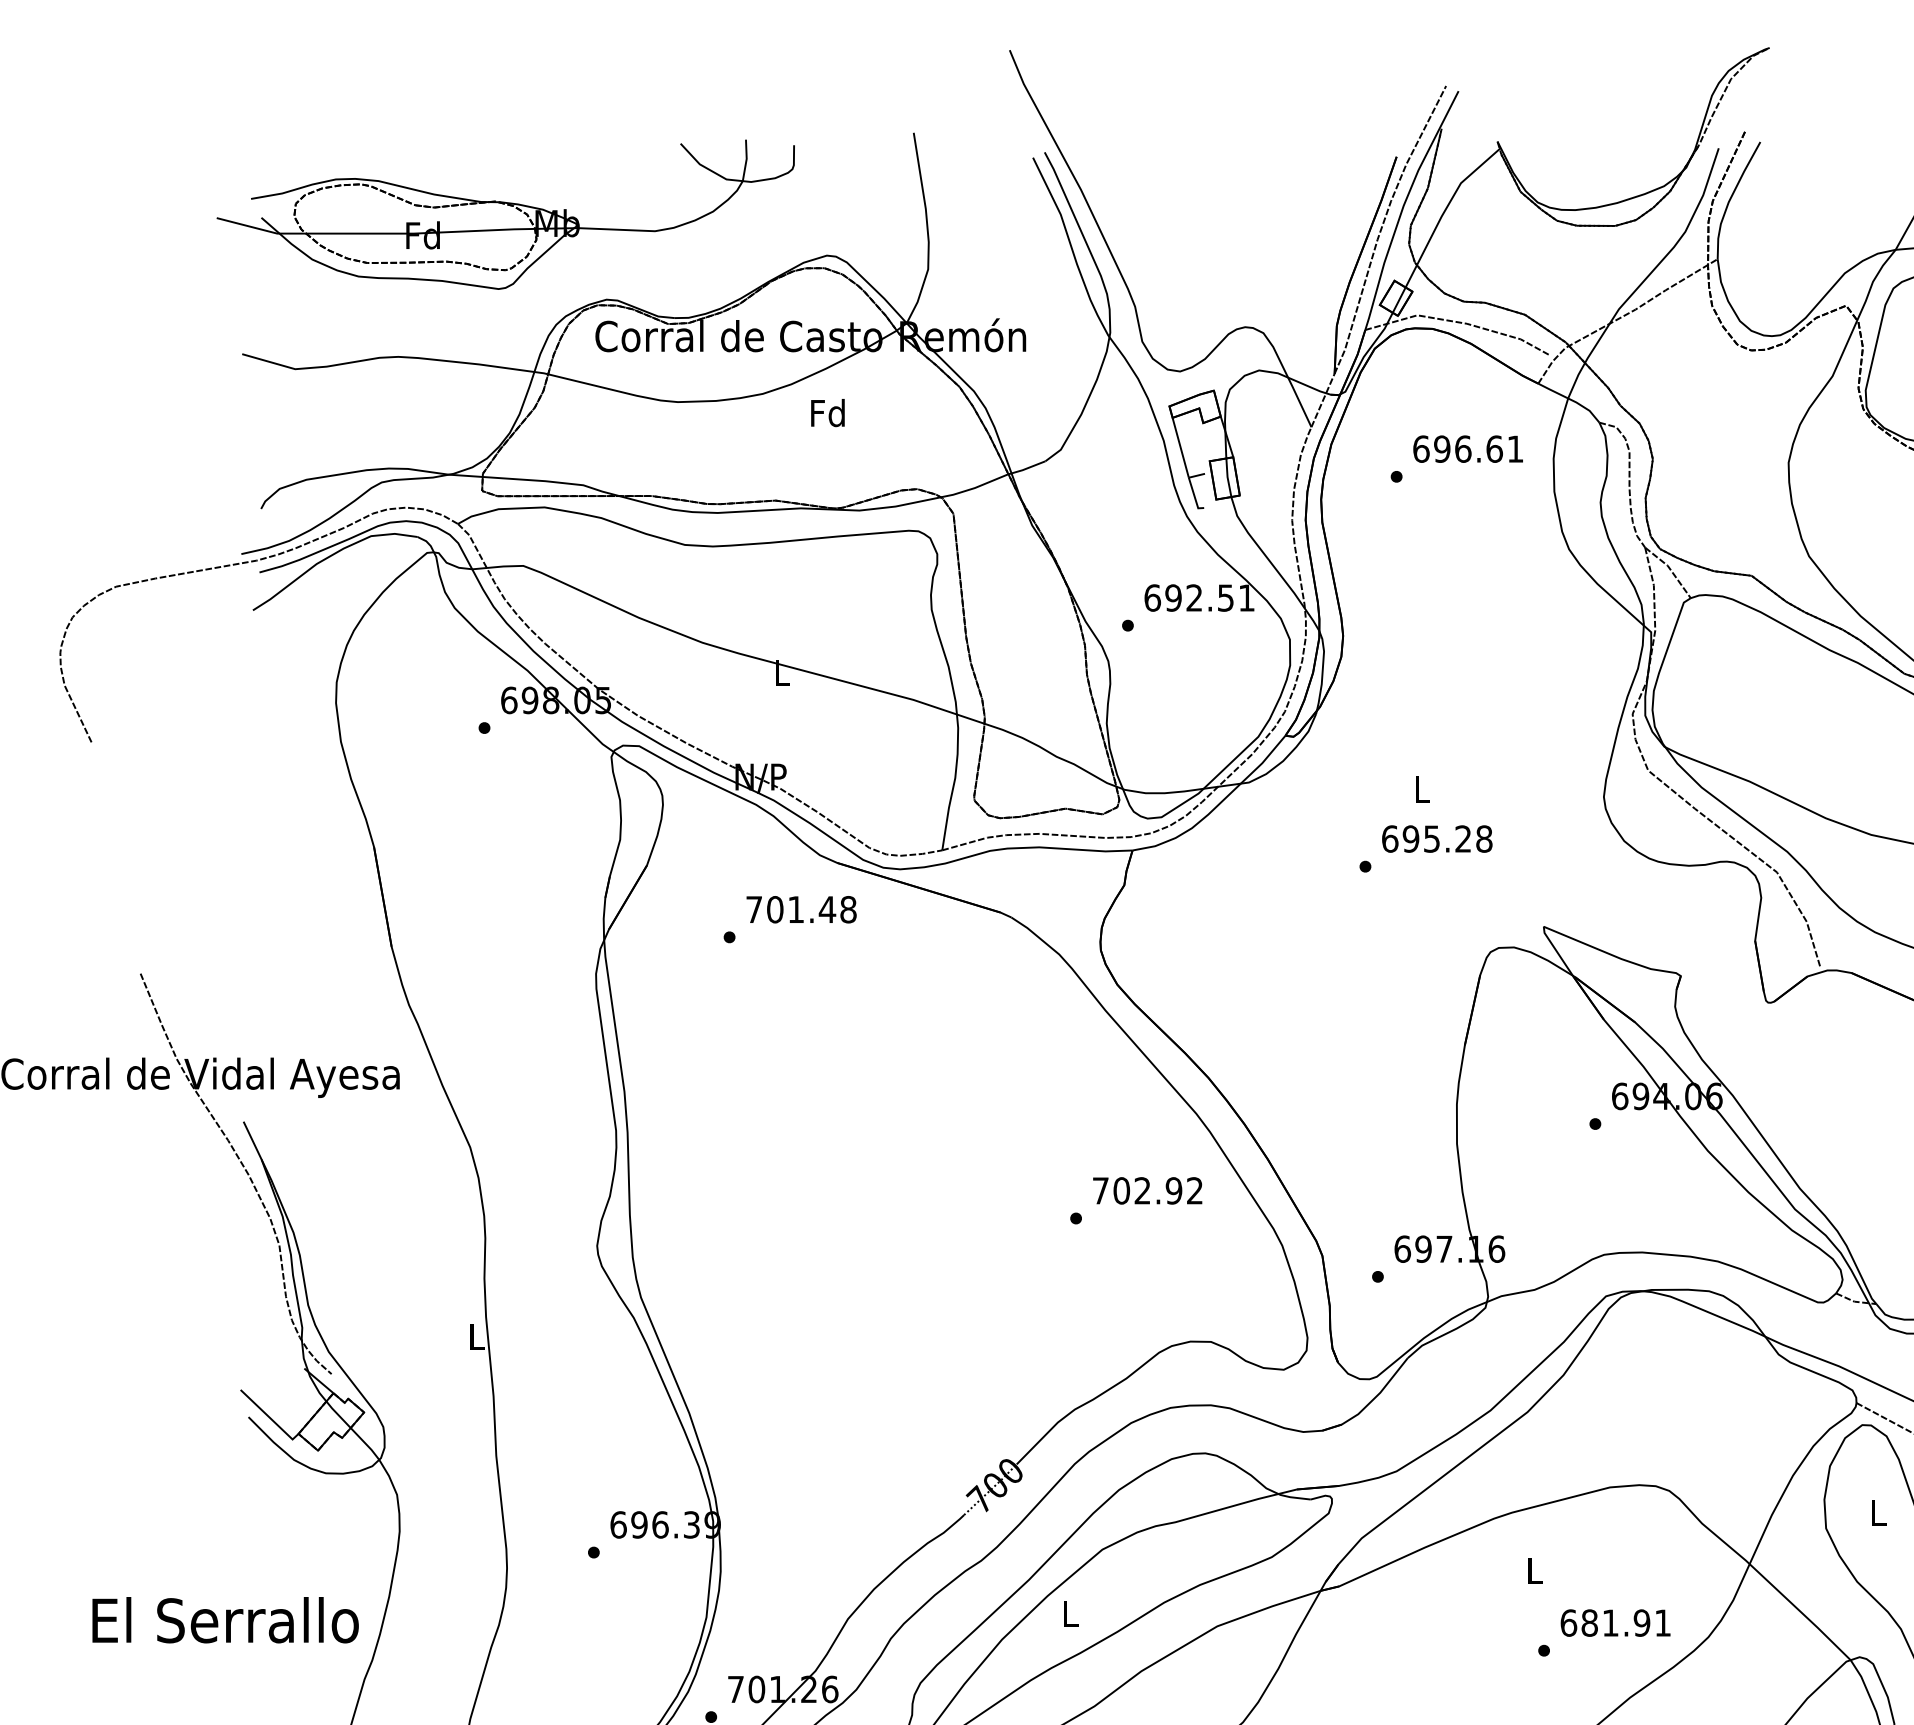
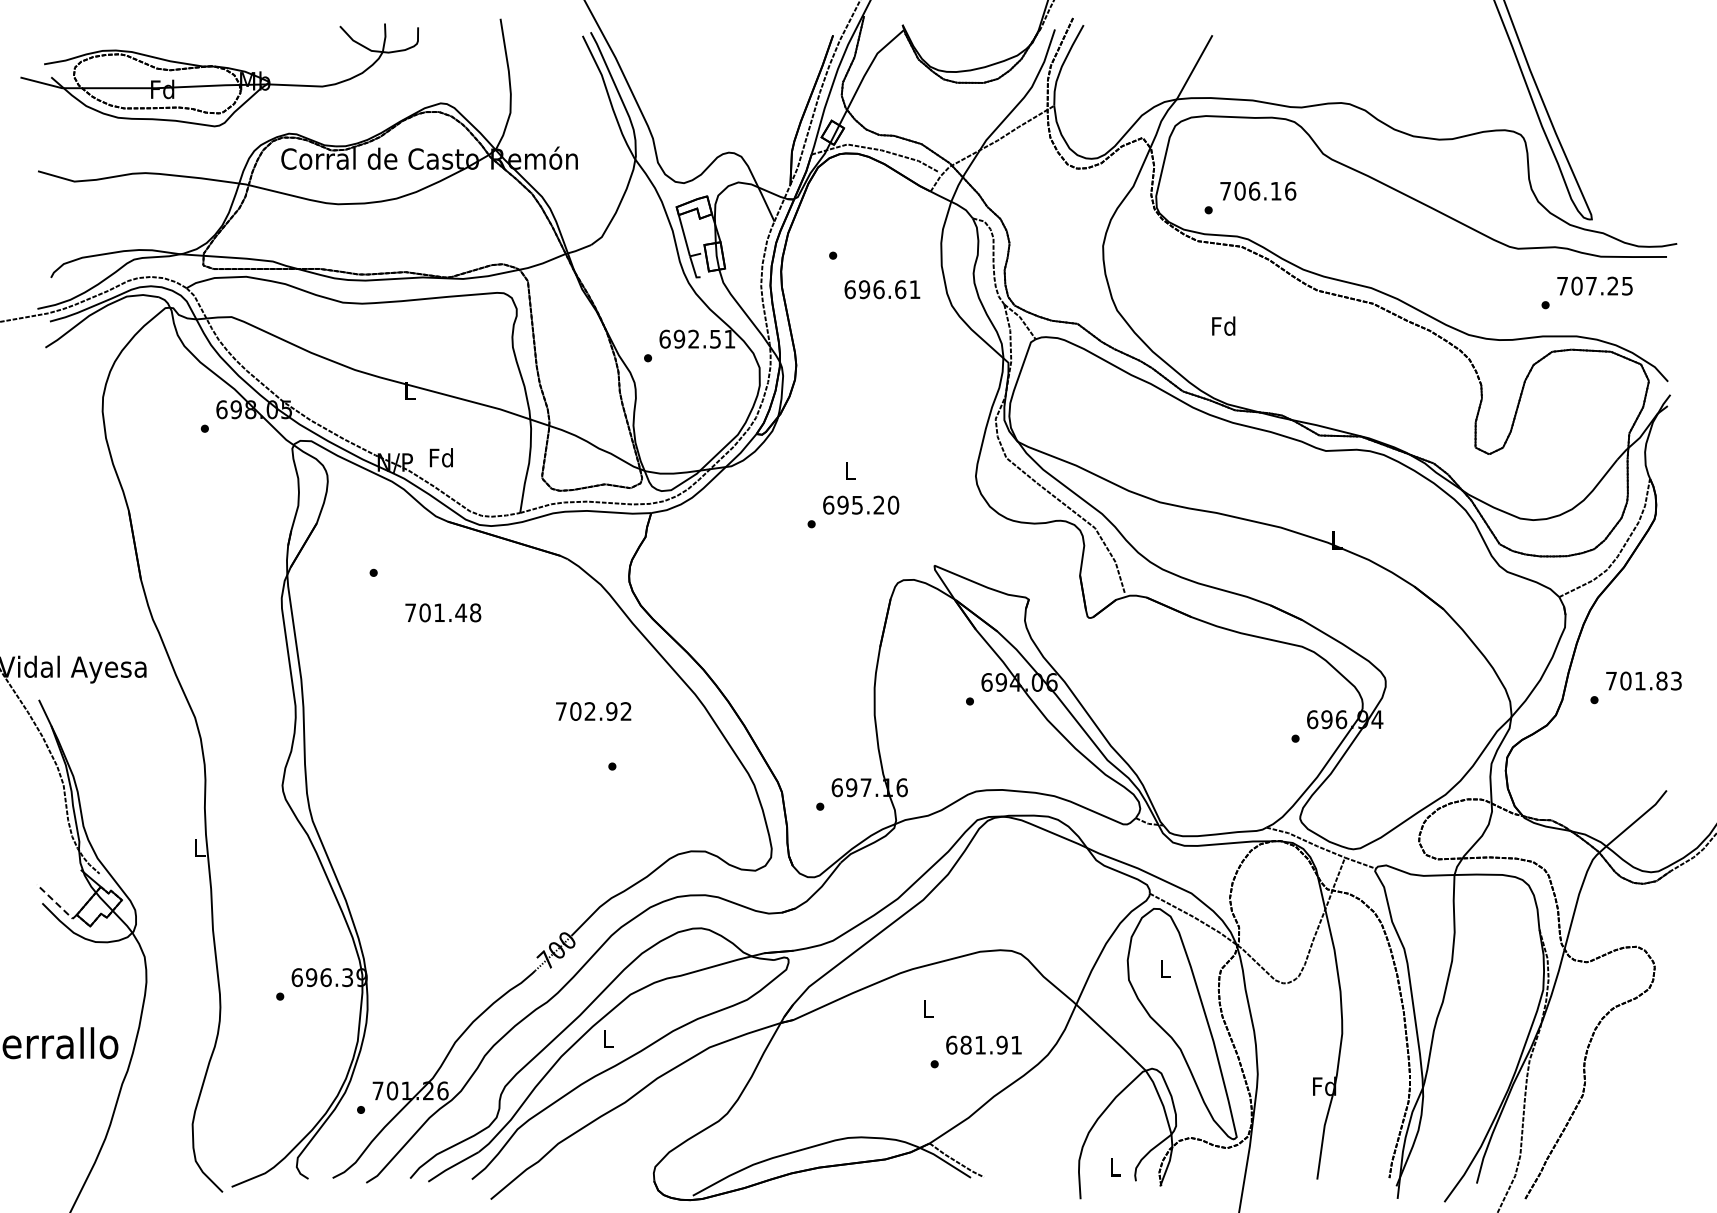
text: (826, 412) -> (440, 457), moved
text: (1468, 448) -> (882, 289), moved
text: (1484, 839) -> (893, 505), 695.28 -> 695.20
text: (801, 909) -> (443, 612), moved
text: (1147, 1190) -> (593, 711), moved
line: (269, 1417) -> (56, 903), solid -> dashed

